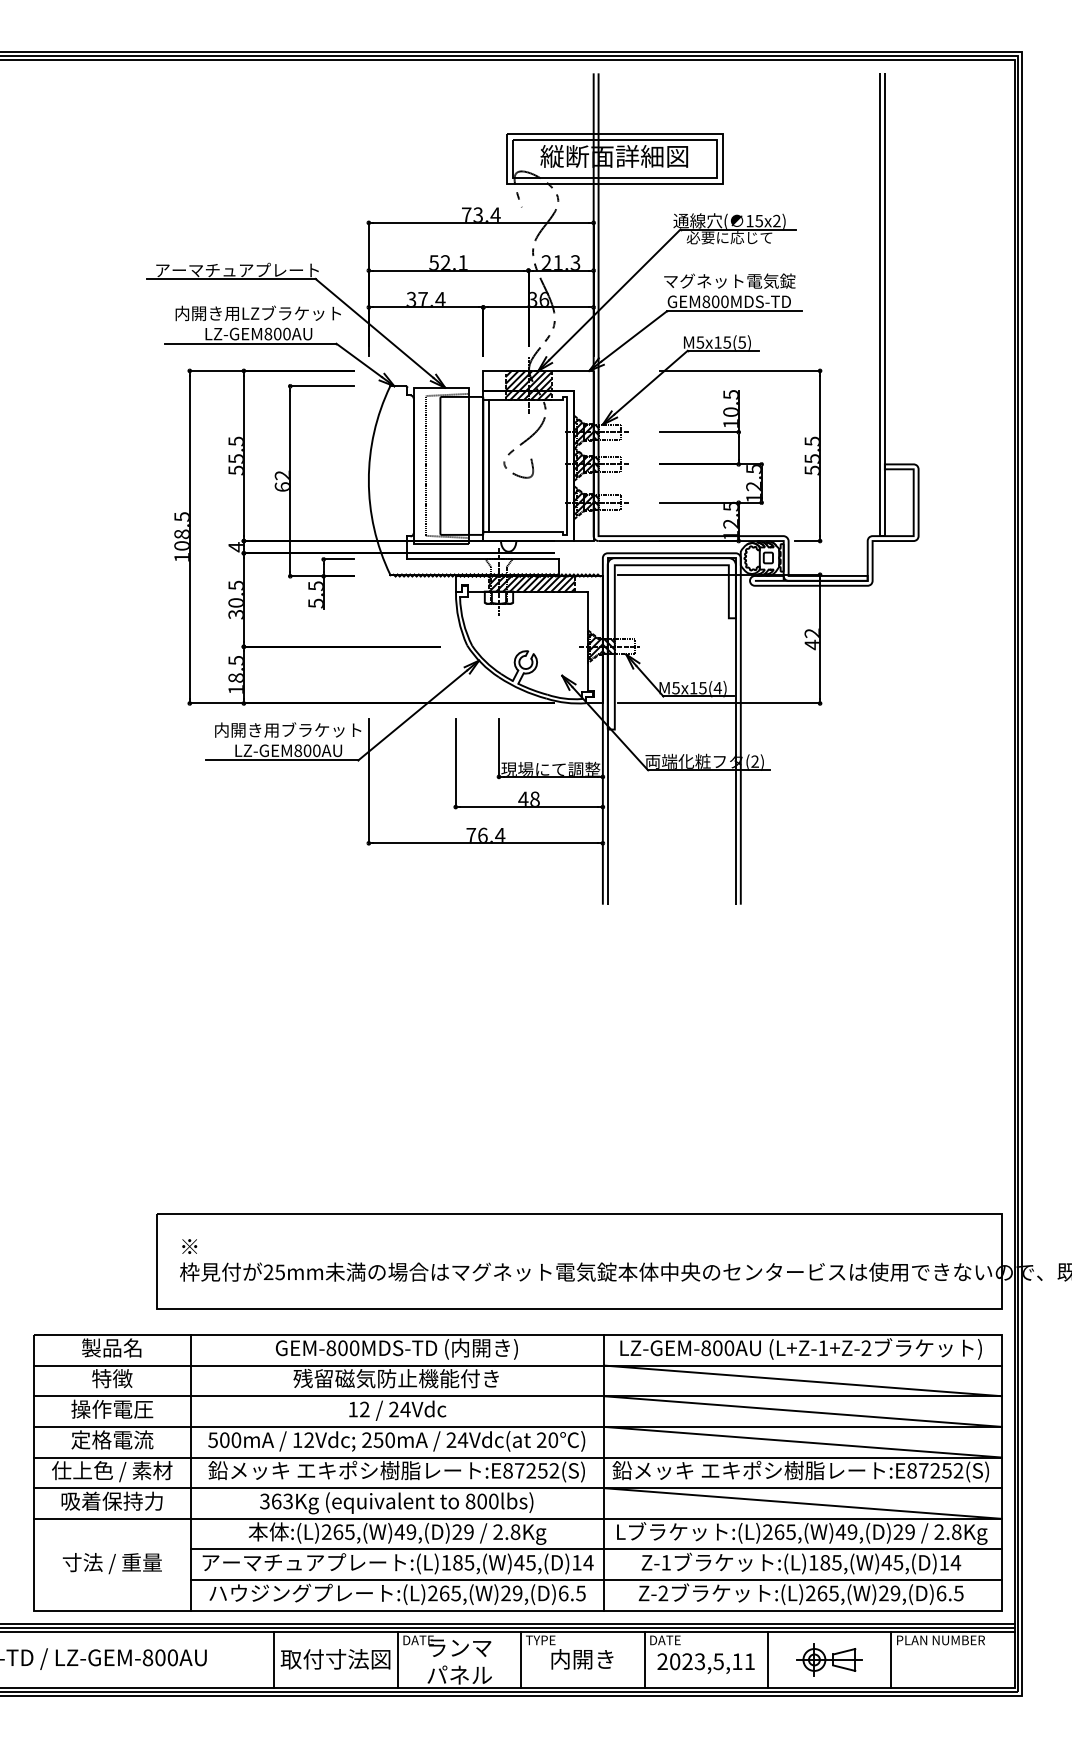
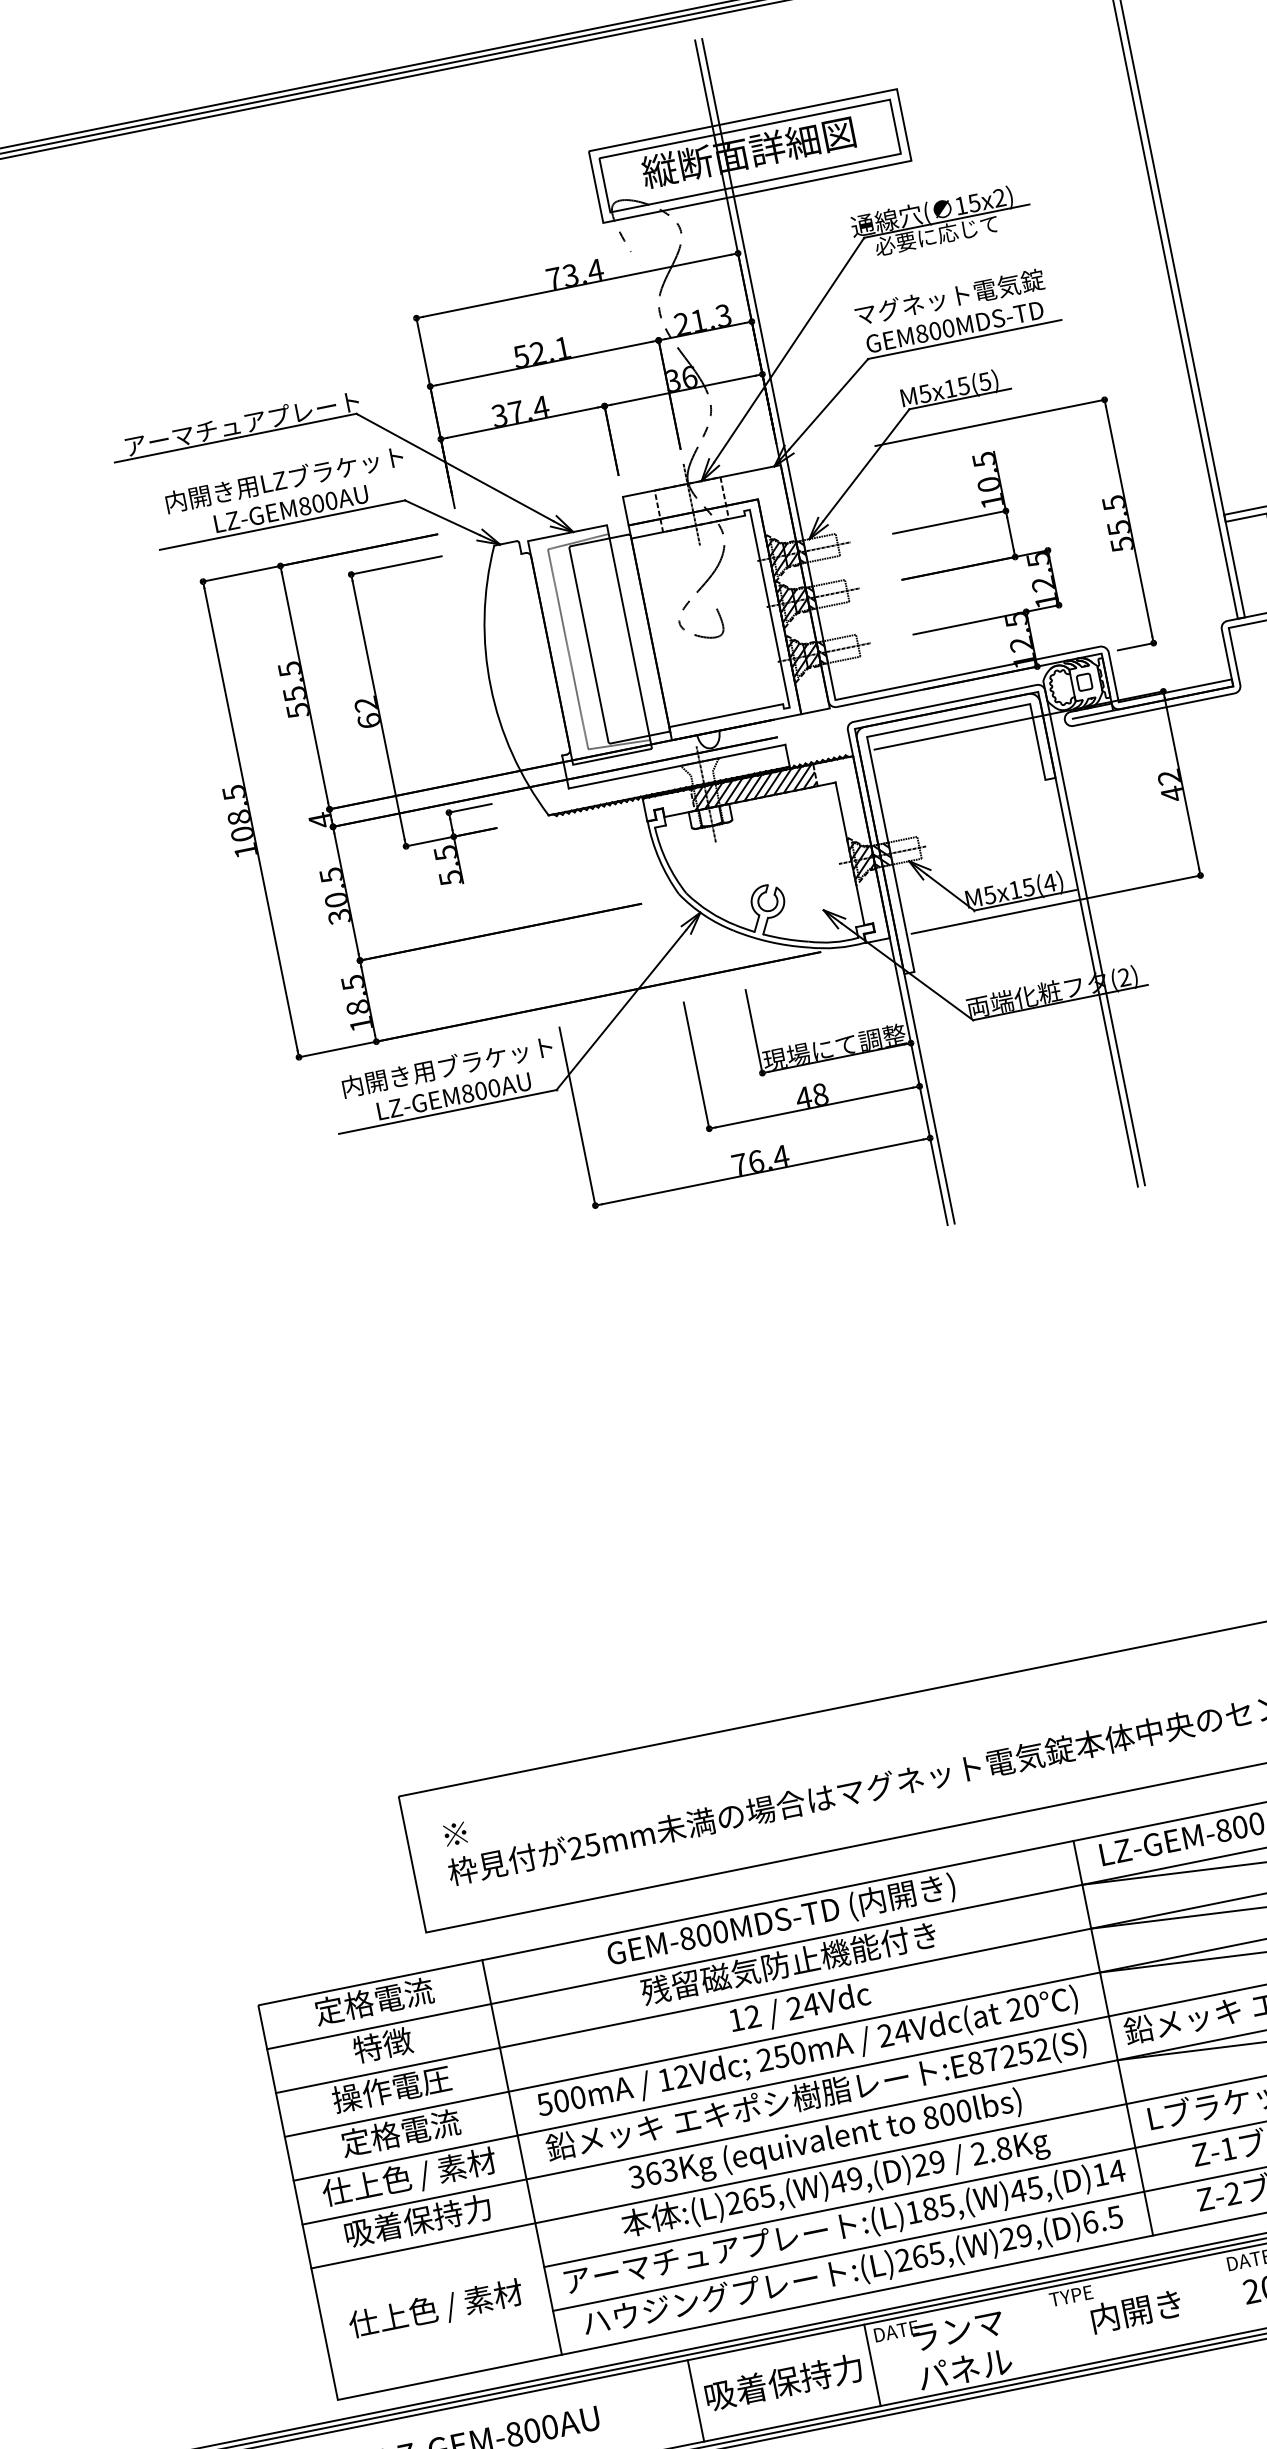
hatch: (528, 385) -> (691, 504), removed
line: (489, 465) -> (659, 630), removed
text: (112, 1347) -> (374, 2000), 製品名 -> 定格電流
text: (112, 1563) -> (436, 2309), 寸法 / 重量 -> 仕上色 / 素材
text: (335, 1659) -> (783, 2382), 取付寸法図 -> 吸着保持力
line: (521, 1659) -> (1049, 2329), removed
line: (644, 1659) -> (1225, 2293), removed

